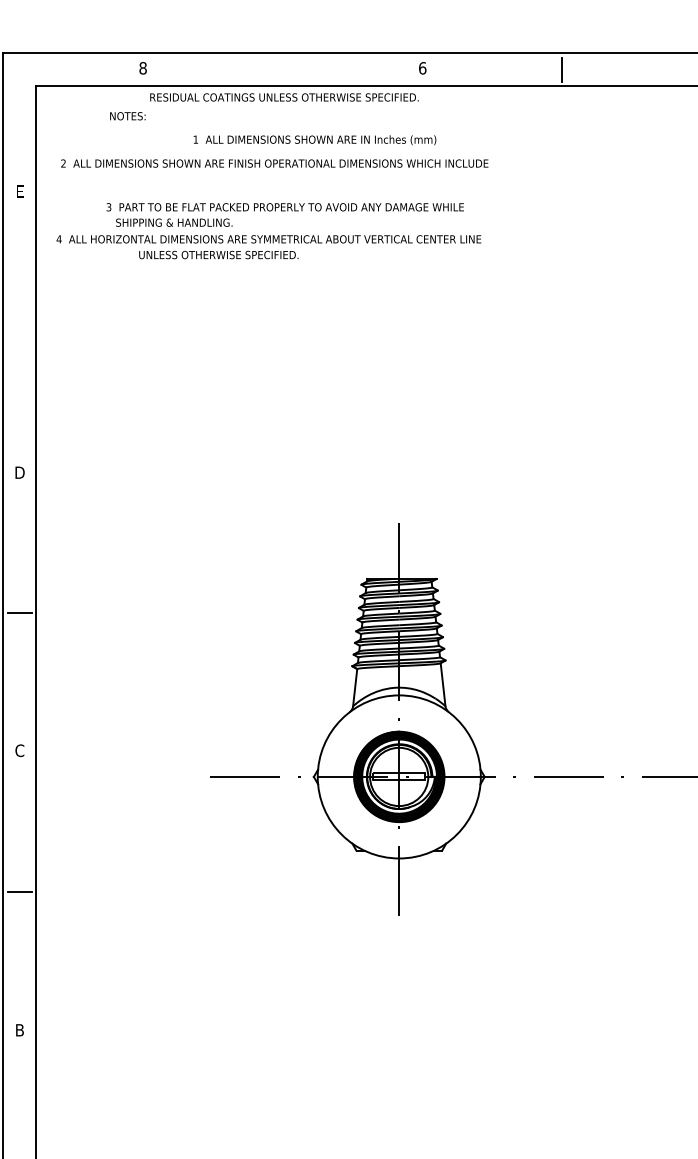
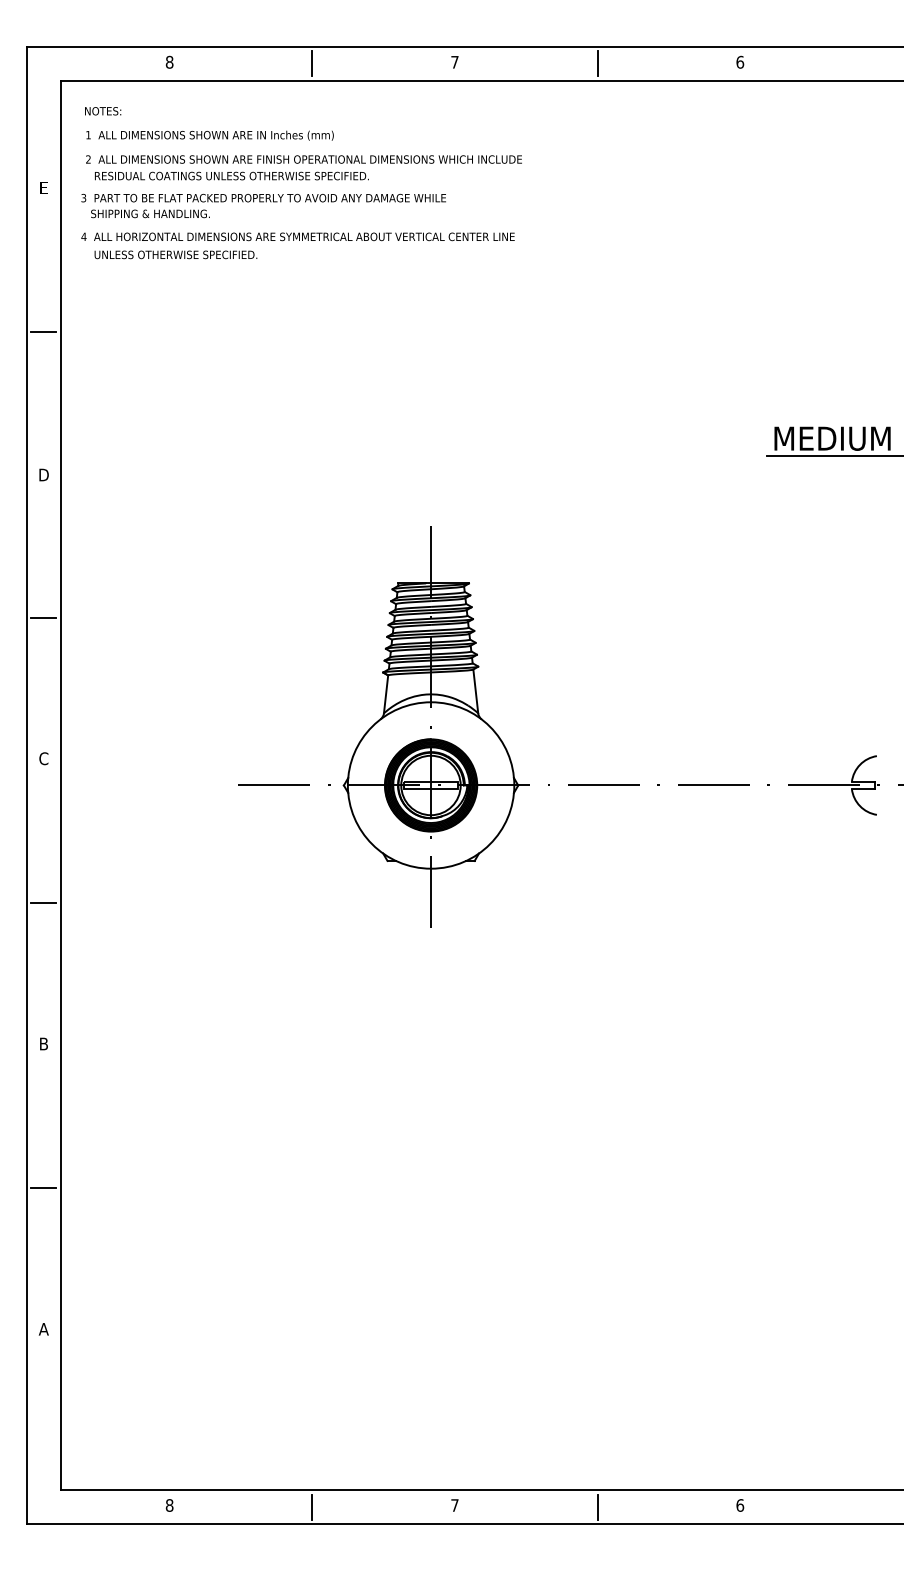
text: (422, 67) -> (454, 61), 6 -> 7
line: (283, 69) -> (312, 63), added
text: (284, 96) -> (231, 175), moved
text: (128, 116) -> (103, 111), moved
text: (314, 140) -> (209, 135), moved
text: (285, 214) -> (263, 205), moved
text: (218, 254) -> (175, 254), moved
line: (19, 333) -> (43, 332), added

